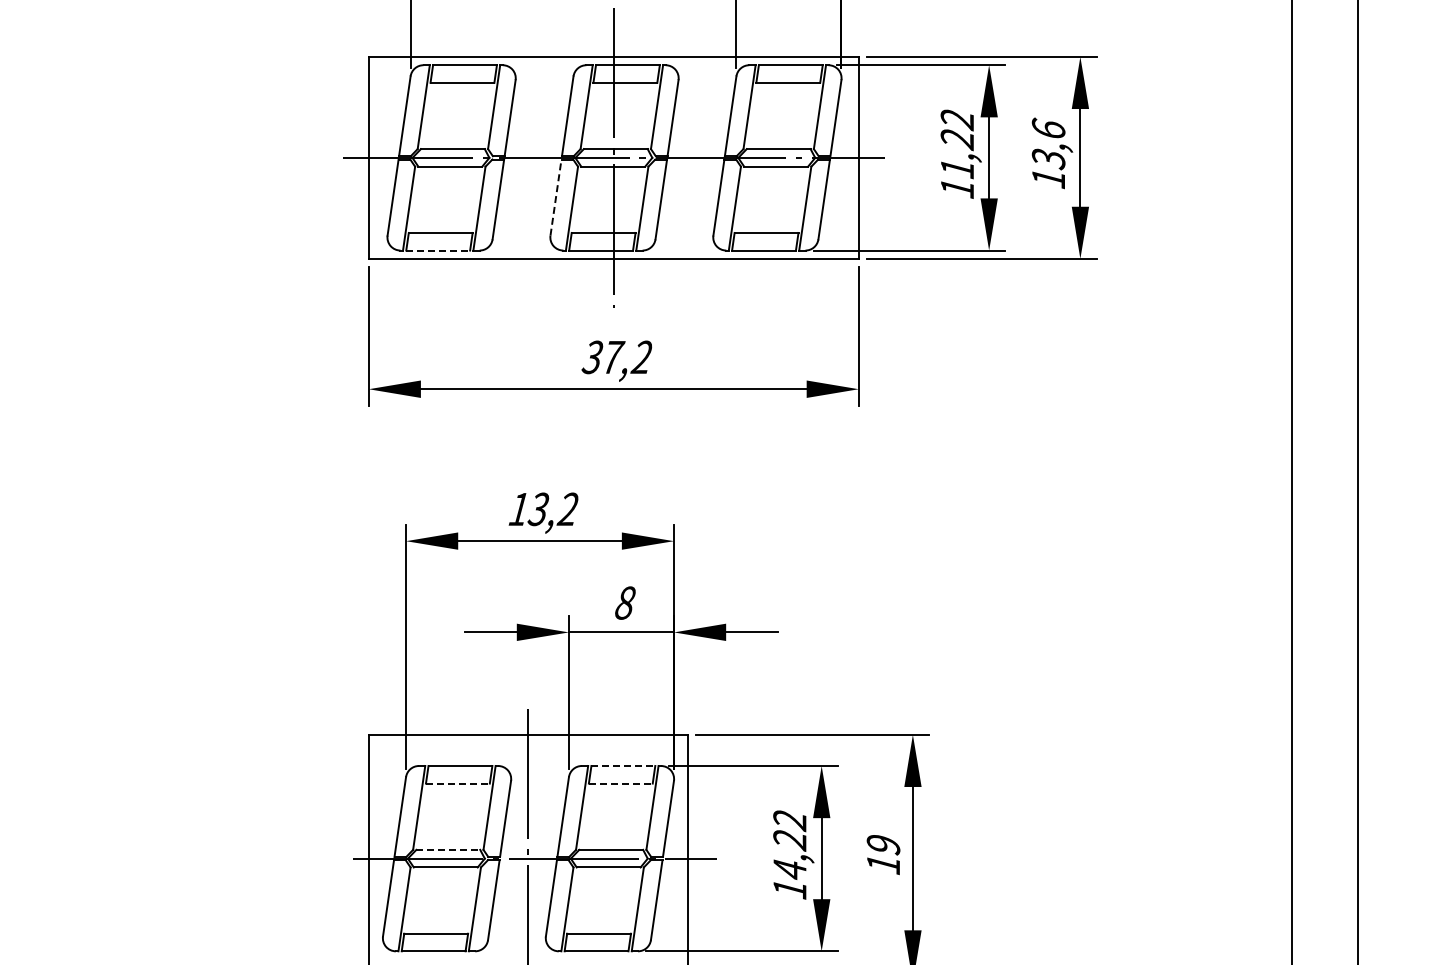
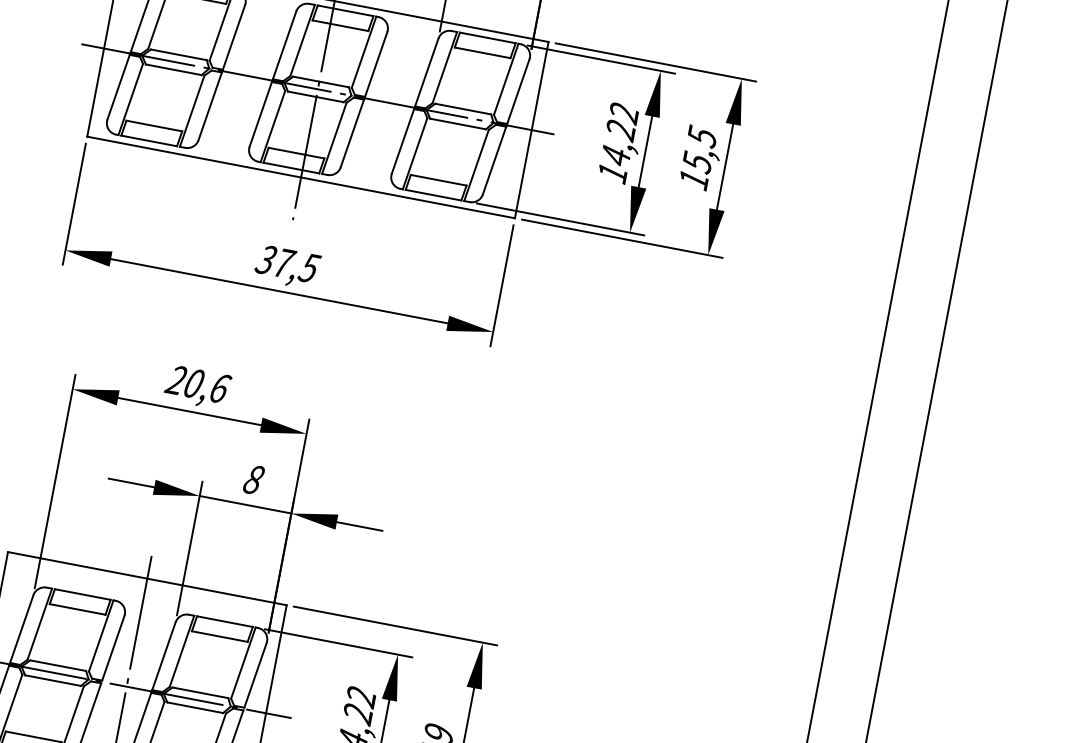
text: (1048, 143) -> (699, 149), 13,6 -> 15,5
text: (957, 168) -> (616, 155), 11,22 -> 14,22
line: (556, 197) -> (261, 114), dashed -> solid
line: (438, 250) -> (149, 140), dashed -> solid
text: (641, 357) -> (308, 268), 37,2 -> 37,5
text: (543, 509) -> (197, 384), 13,2 -> 20,6
line: (623, 765) -> (225, 621), dashed -> solid
line: (457, 783) -> (77, 609), dashed -> solid
line: (620, 783) -> (219, 636), dashed -> solid
line: (448, 849) -> (58, 665), dashed -> solid

